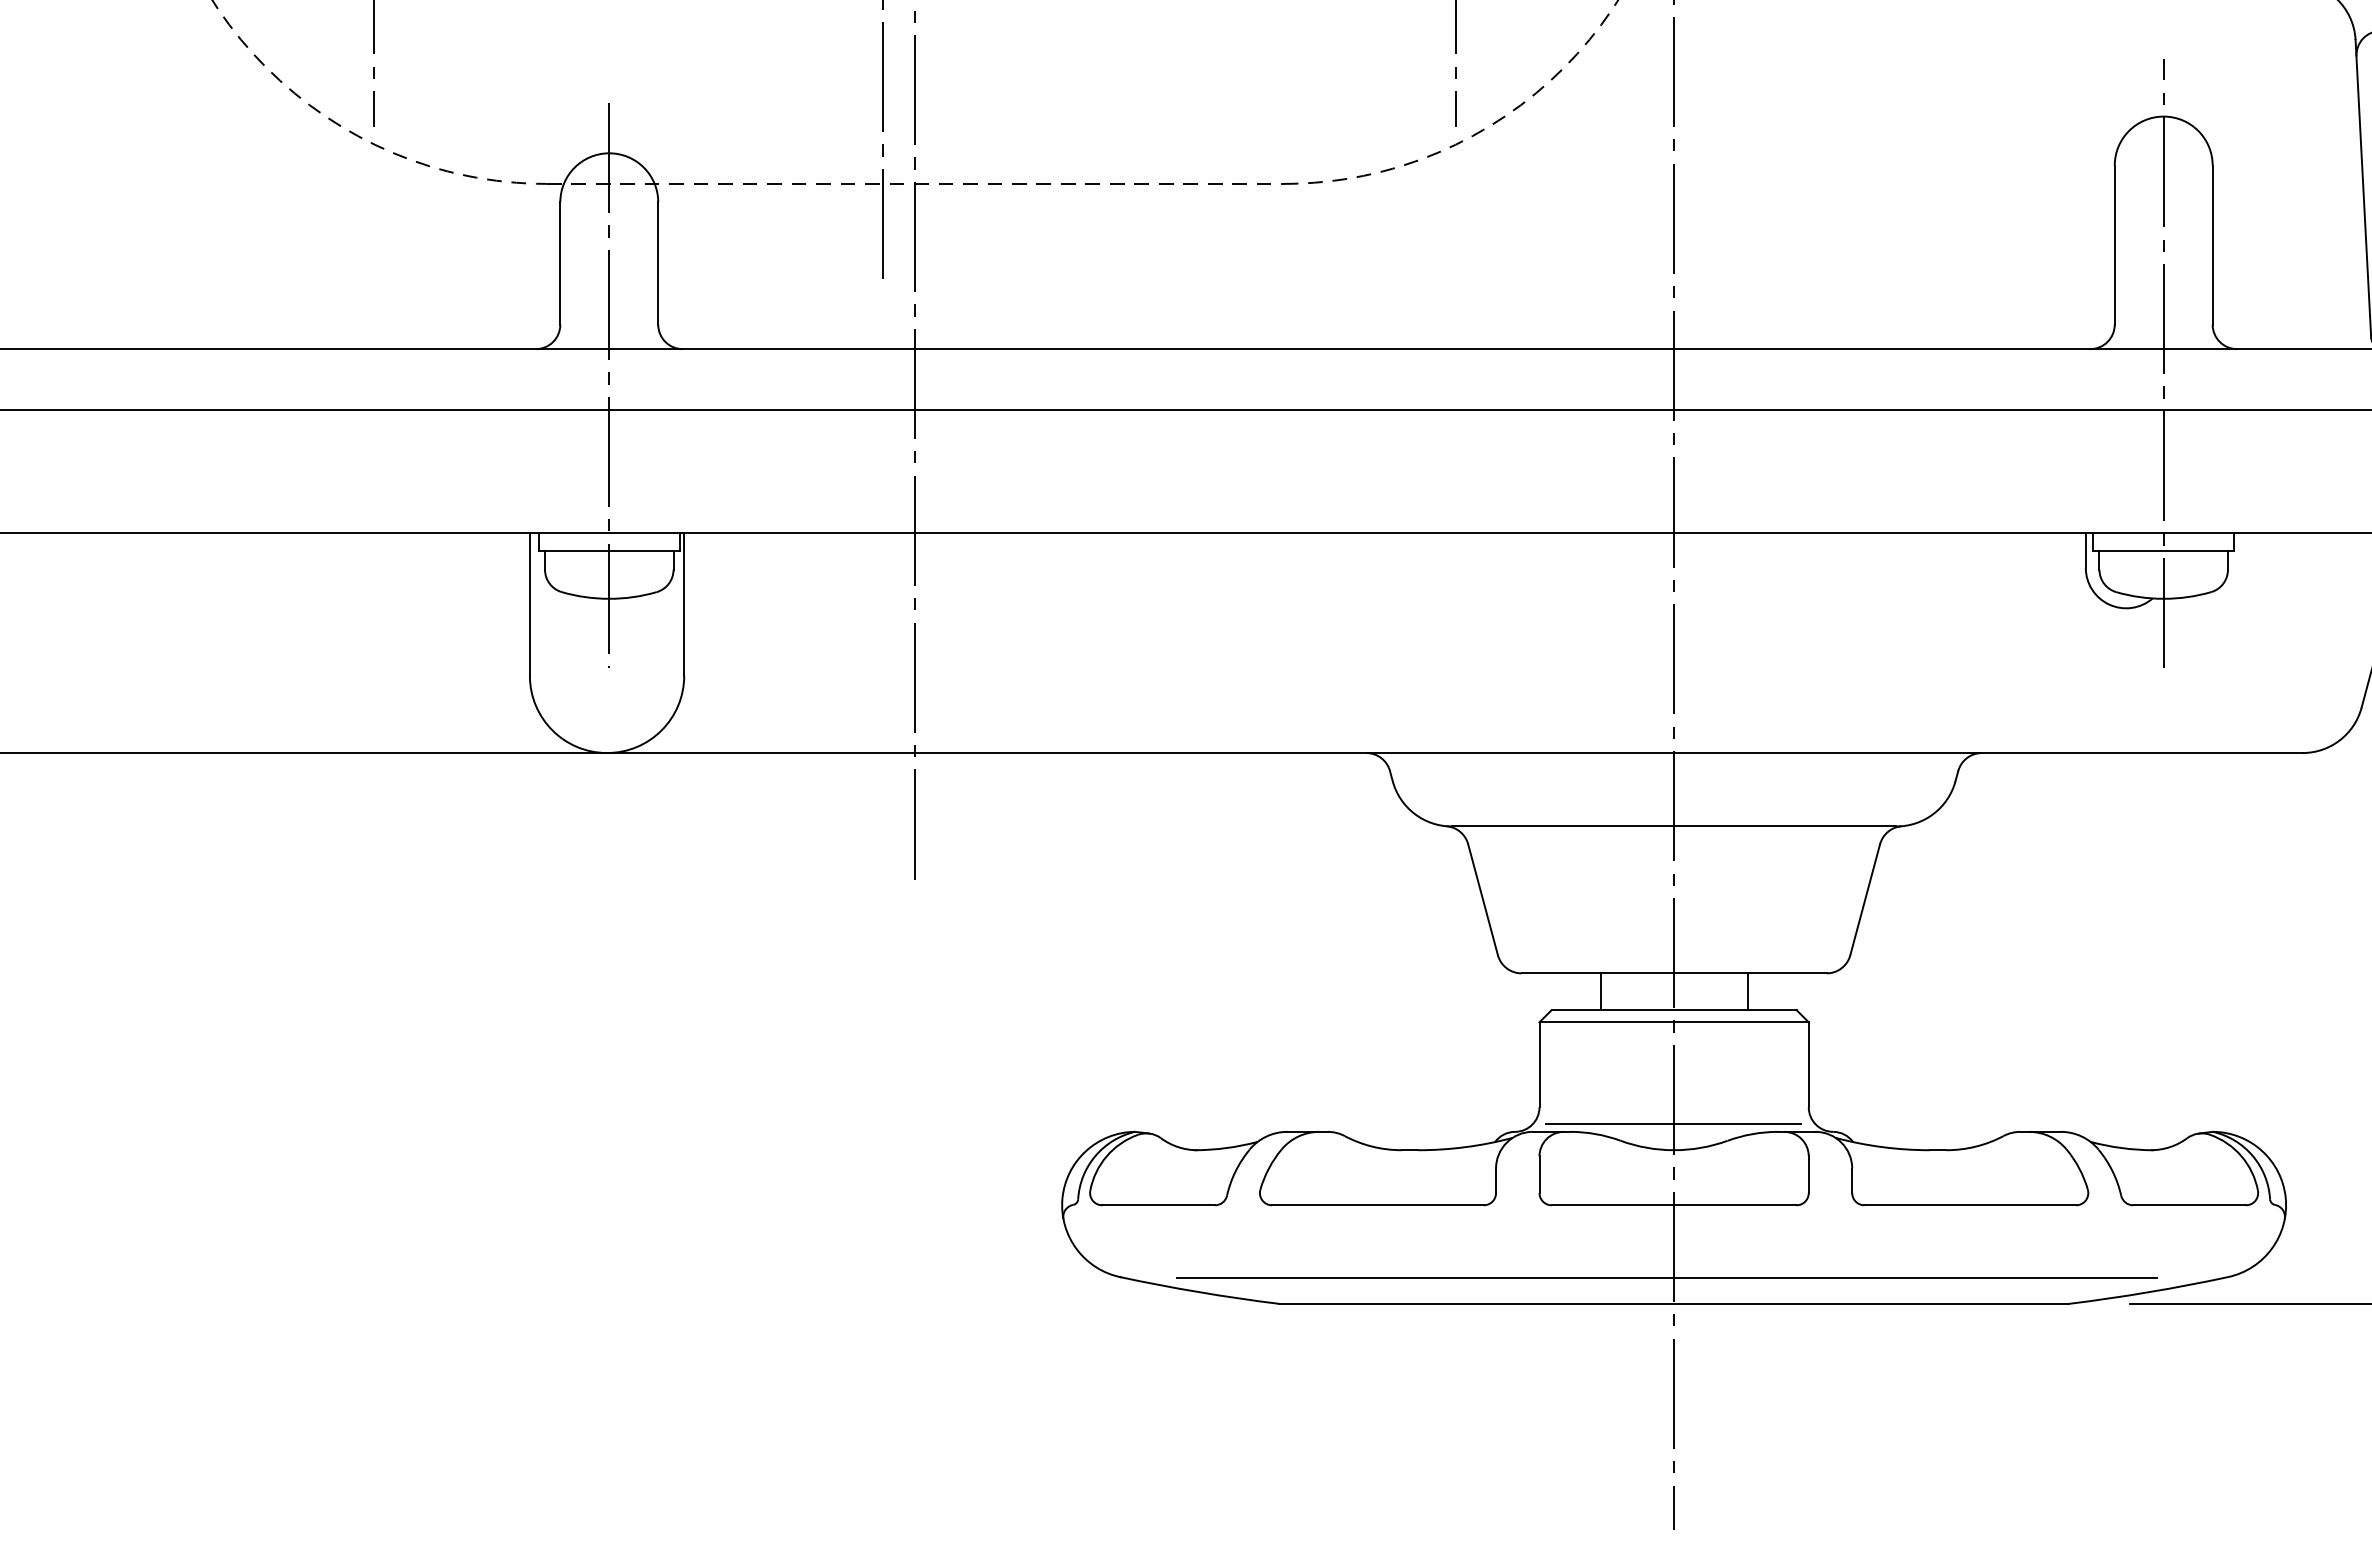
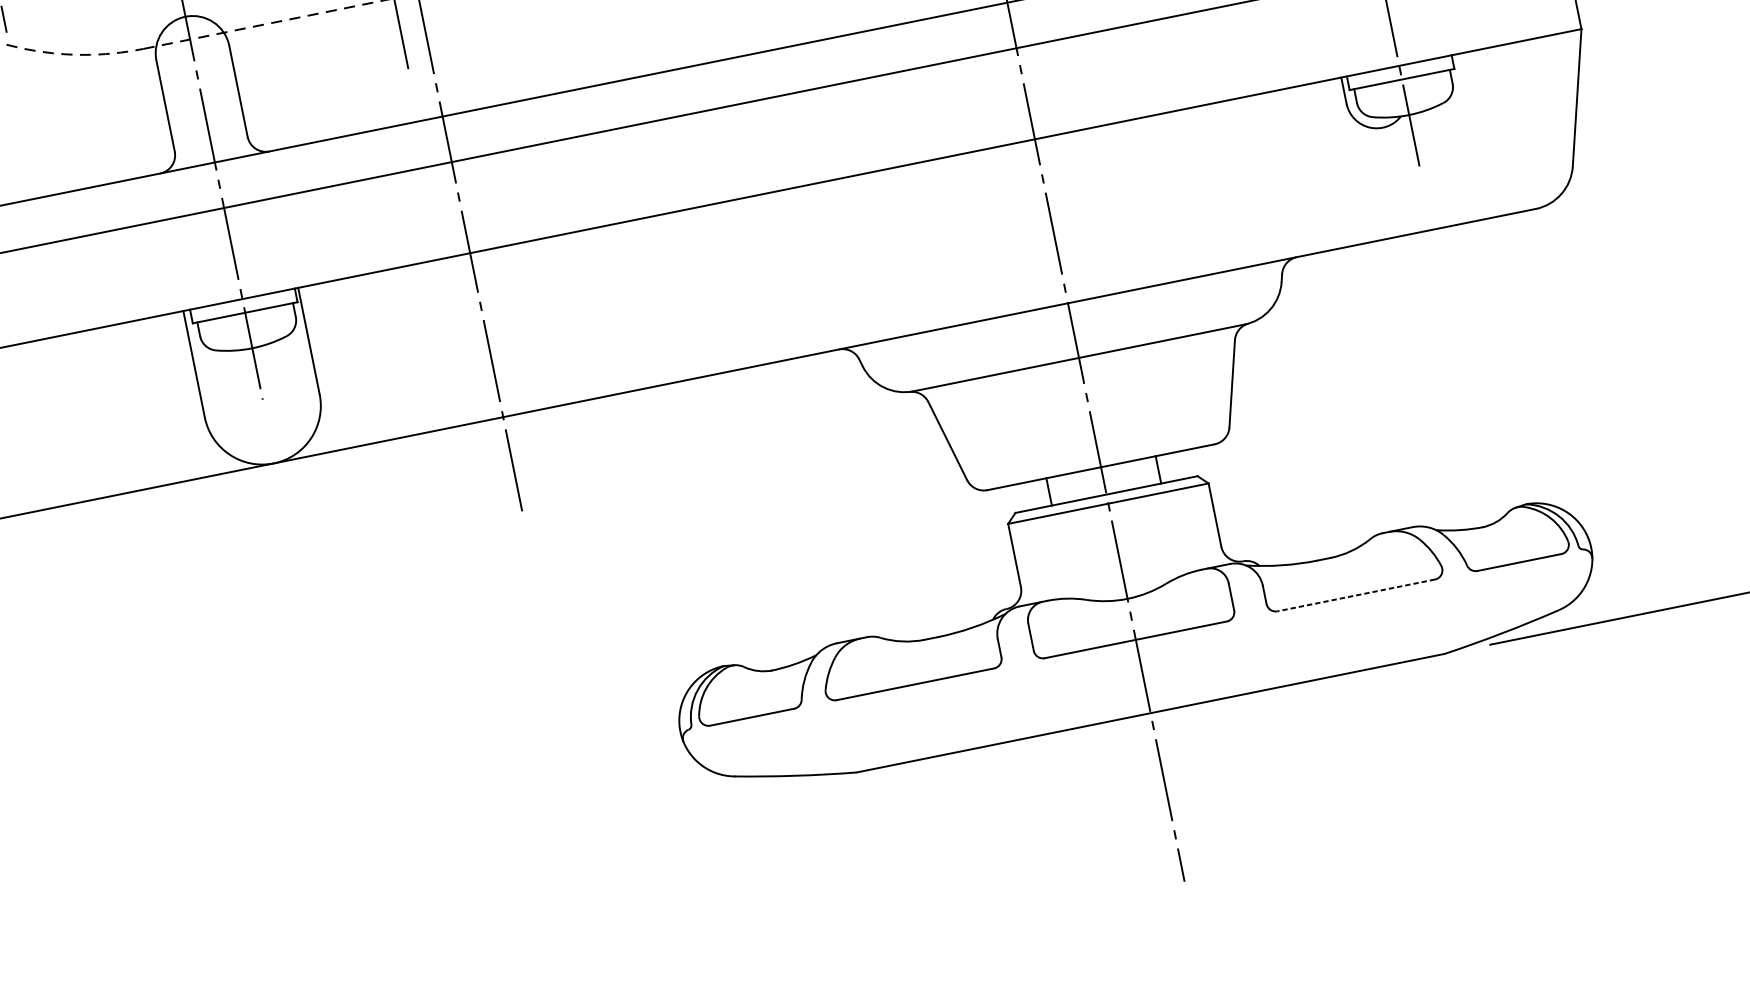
line: (1673, 1123) -> (1123, 579), removed
line: (1970, 1205) -> (1356, 595), solid -> dashed
line: (1666, 1277) -> (1141, 694), removed

